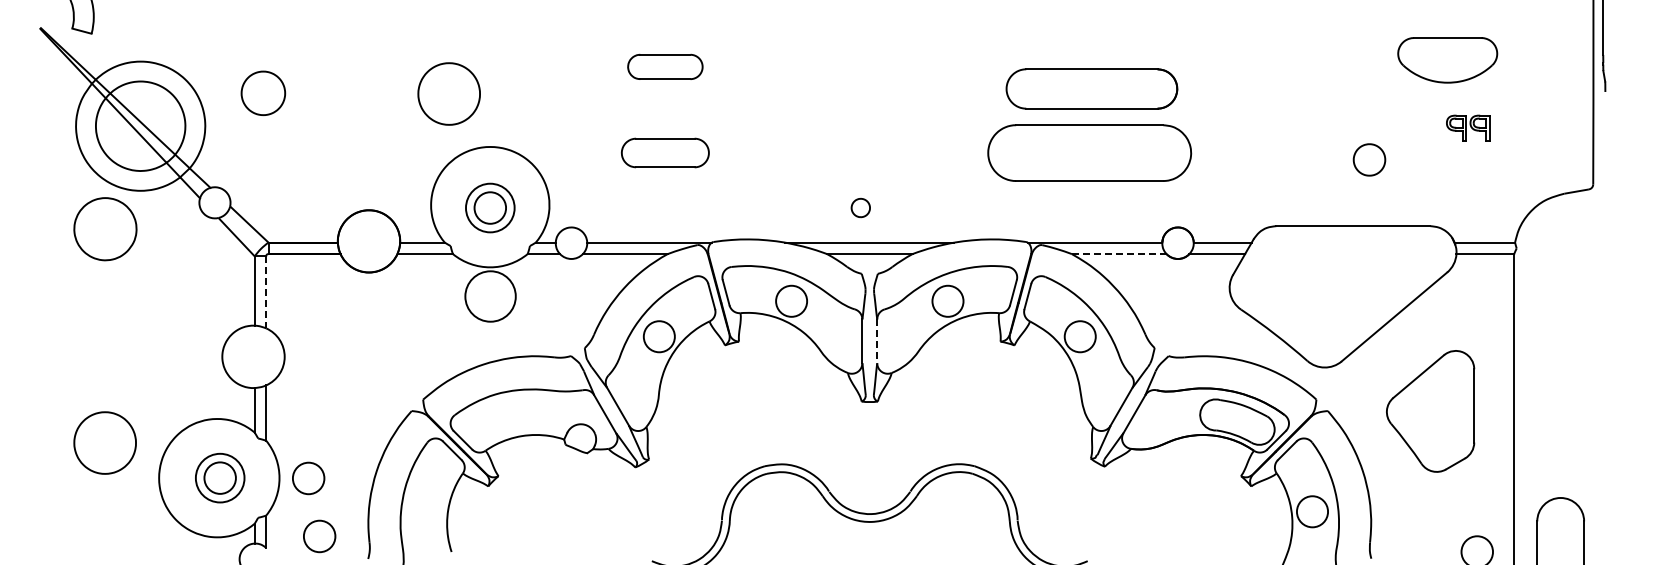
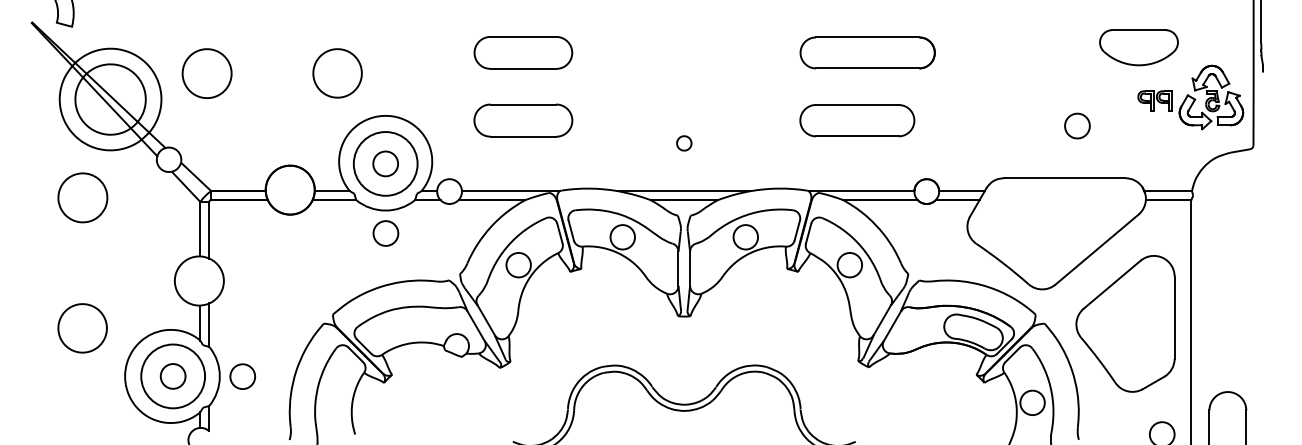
part: (665, 66) -> (523, 52), size x1.67
part: (1091, 88) -> (867, 52), moved
part: (263, 93) -> (207, 73), size x1.43
part: (448, 93) -> (337, 73), moved
part: (1539, 123) -> (1211, 97), added
part: (665, 152) -> (523, 120), size x1.43
part: (1089, 152) -> (857, 120), size x0.71
circle: (489, 207) -> (385, 163), size x1.67
part: (860, 207) -> (684, 143), moved
part: (105, 229) -> (82, 198), moved
line: (1118, 254) -> (879, 200), dashed -> solid
line: (266, 292) -> (209, 230), dashed -> solid
circle: (490, 296) -> (385, 233), size x0.62
line: (877, 341) -> (690, 268), dashed -> solid
part: (1430, 411) -> (1125, 323), size x1.43
part: (104, 442) -> (82, 327), moved
circle: (219, 477) -> (172, 375), size x1.67
circle: (319, 536) -> (251, 422), removed

